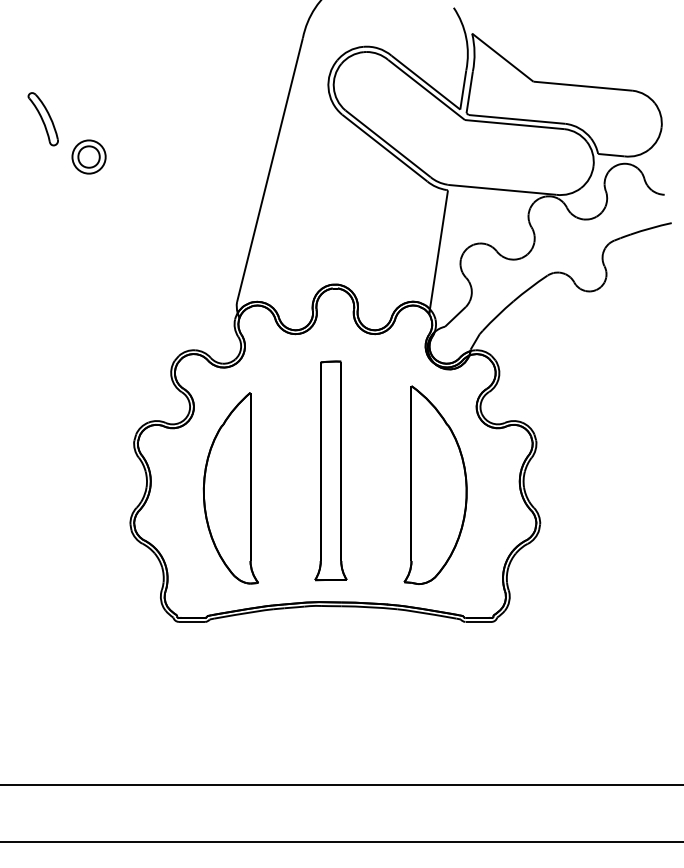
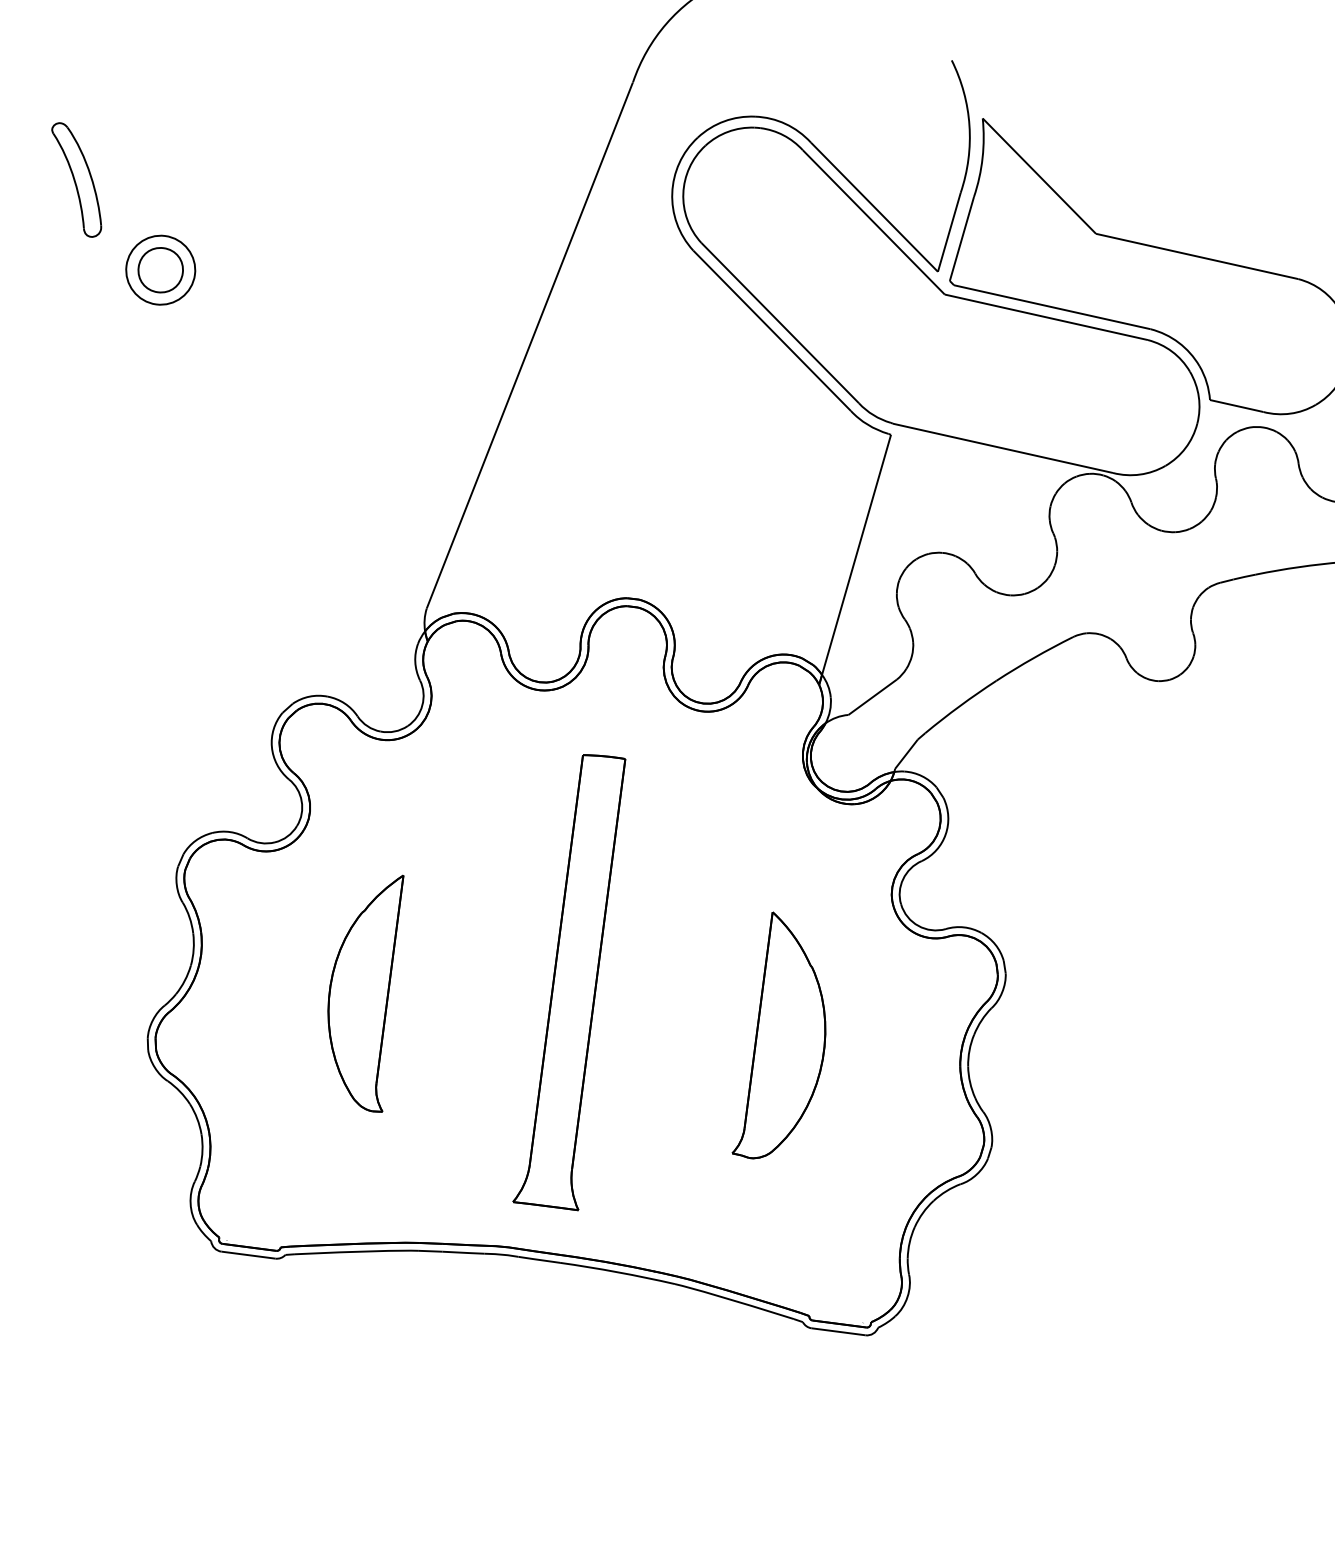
part: (435, 484) -> (786, 1037), size x0.6
part: (230, 488) -> (363, 990), size x0.6

